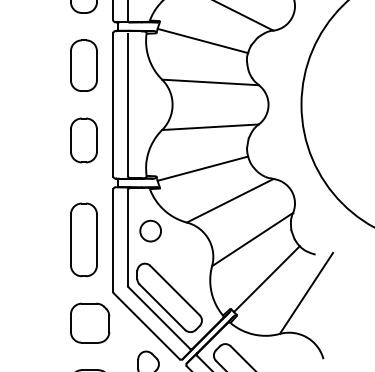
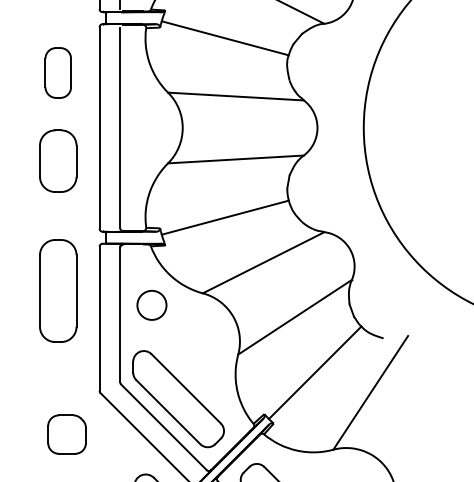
part: (83, 65) -> (57, 72), size x0.7
part: (83, 140) -> (57, 161), moved
part: (83, 239) -> (57, 290), moved
part: (90, 322) -> (67, 433), size x0.7

